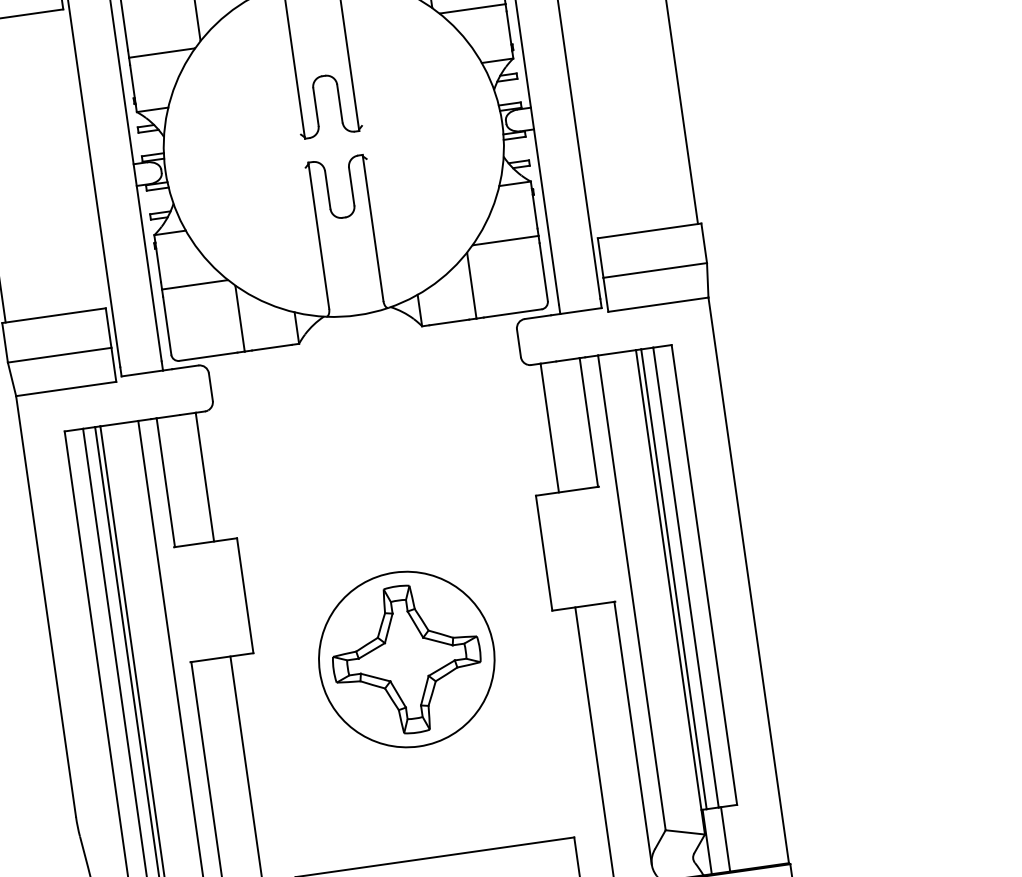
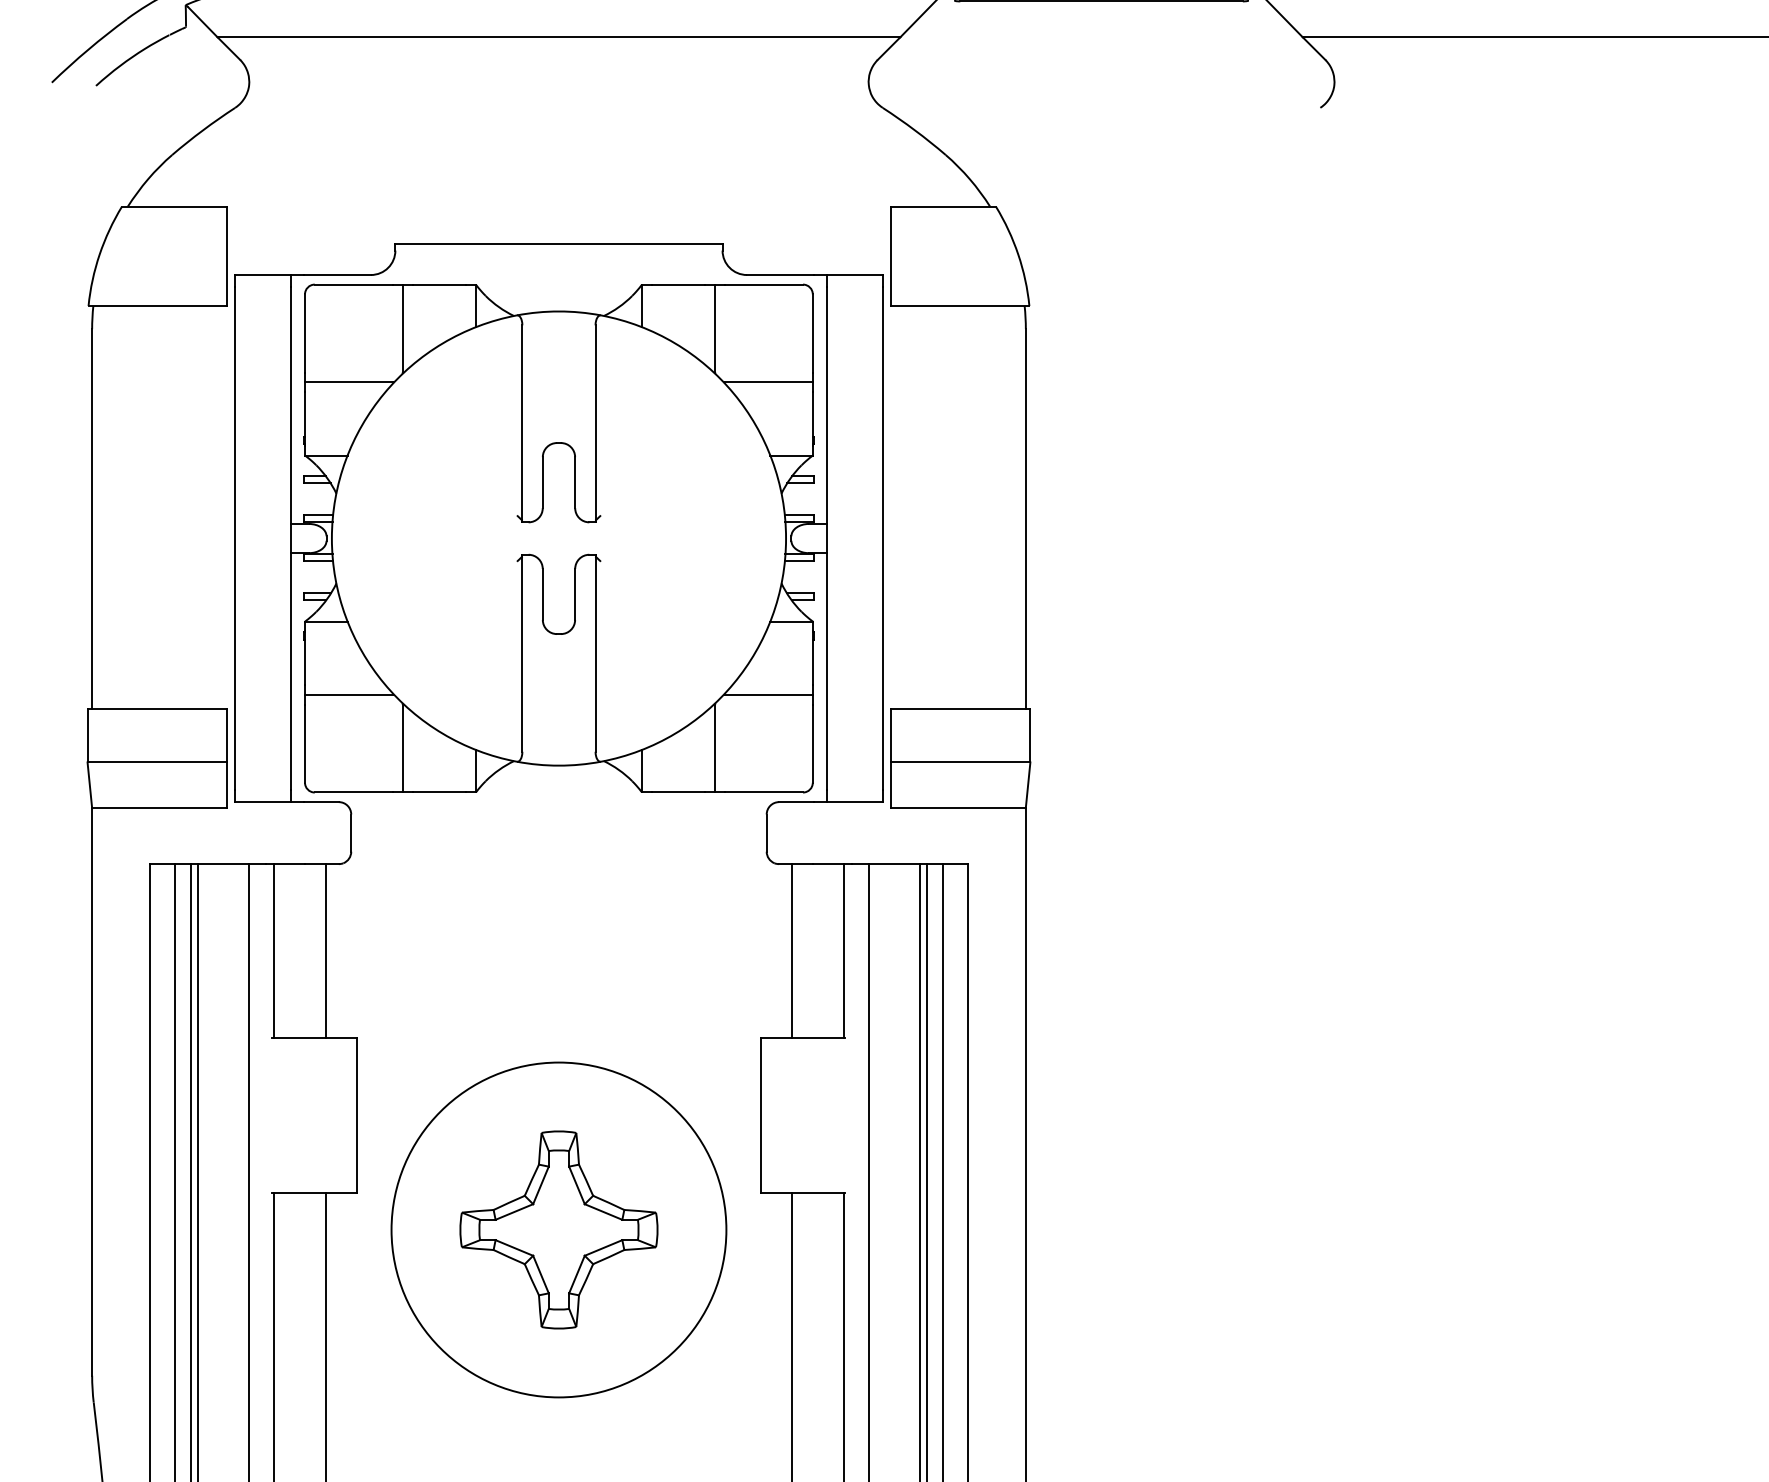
circle: (406, 659) -> (558, 1229), size x1.43

